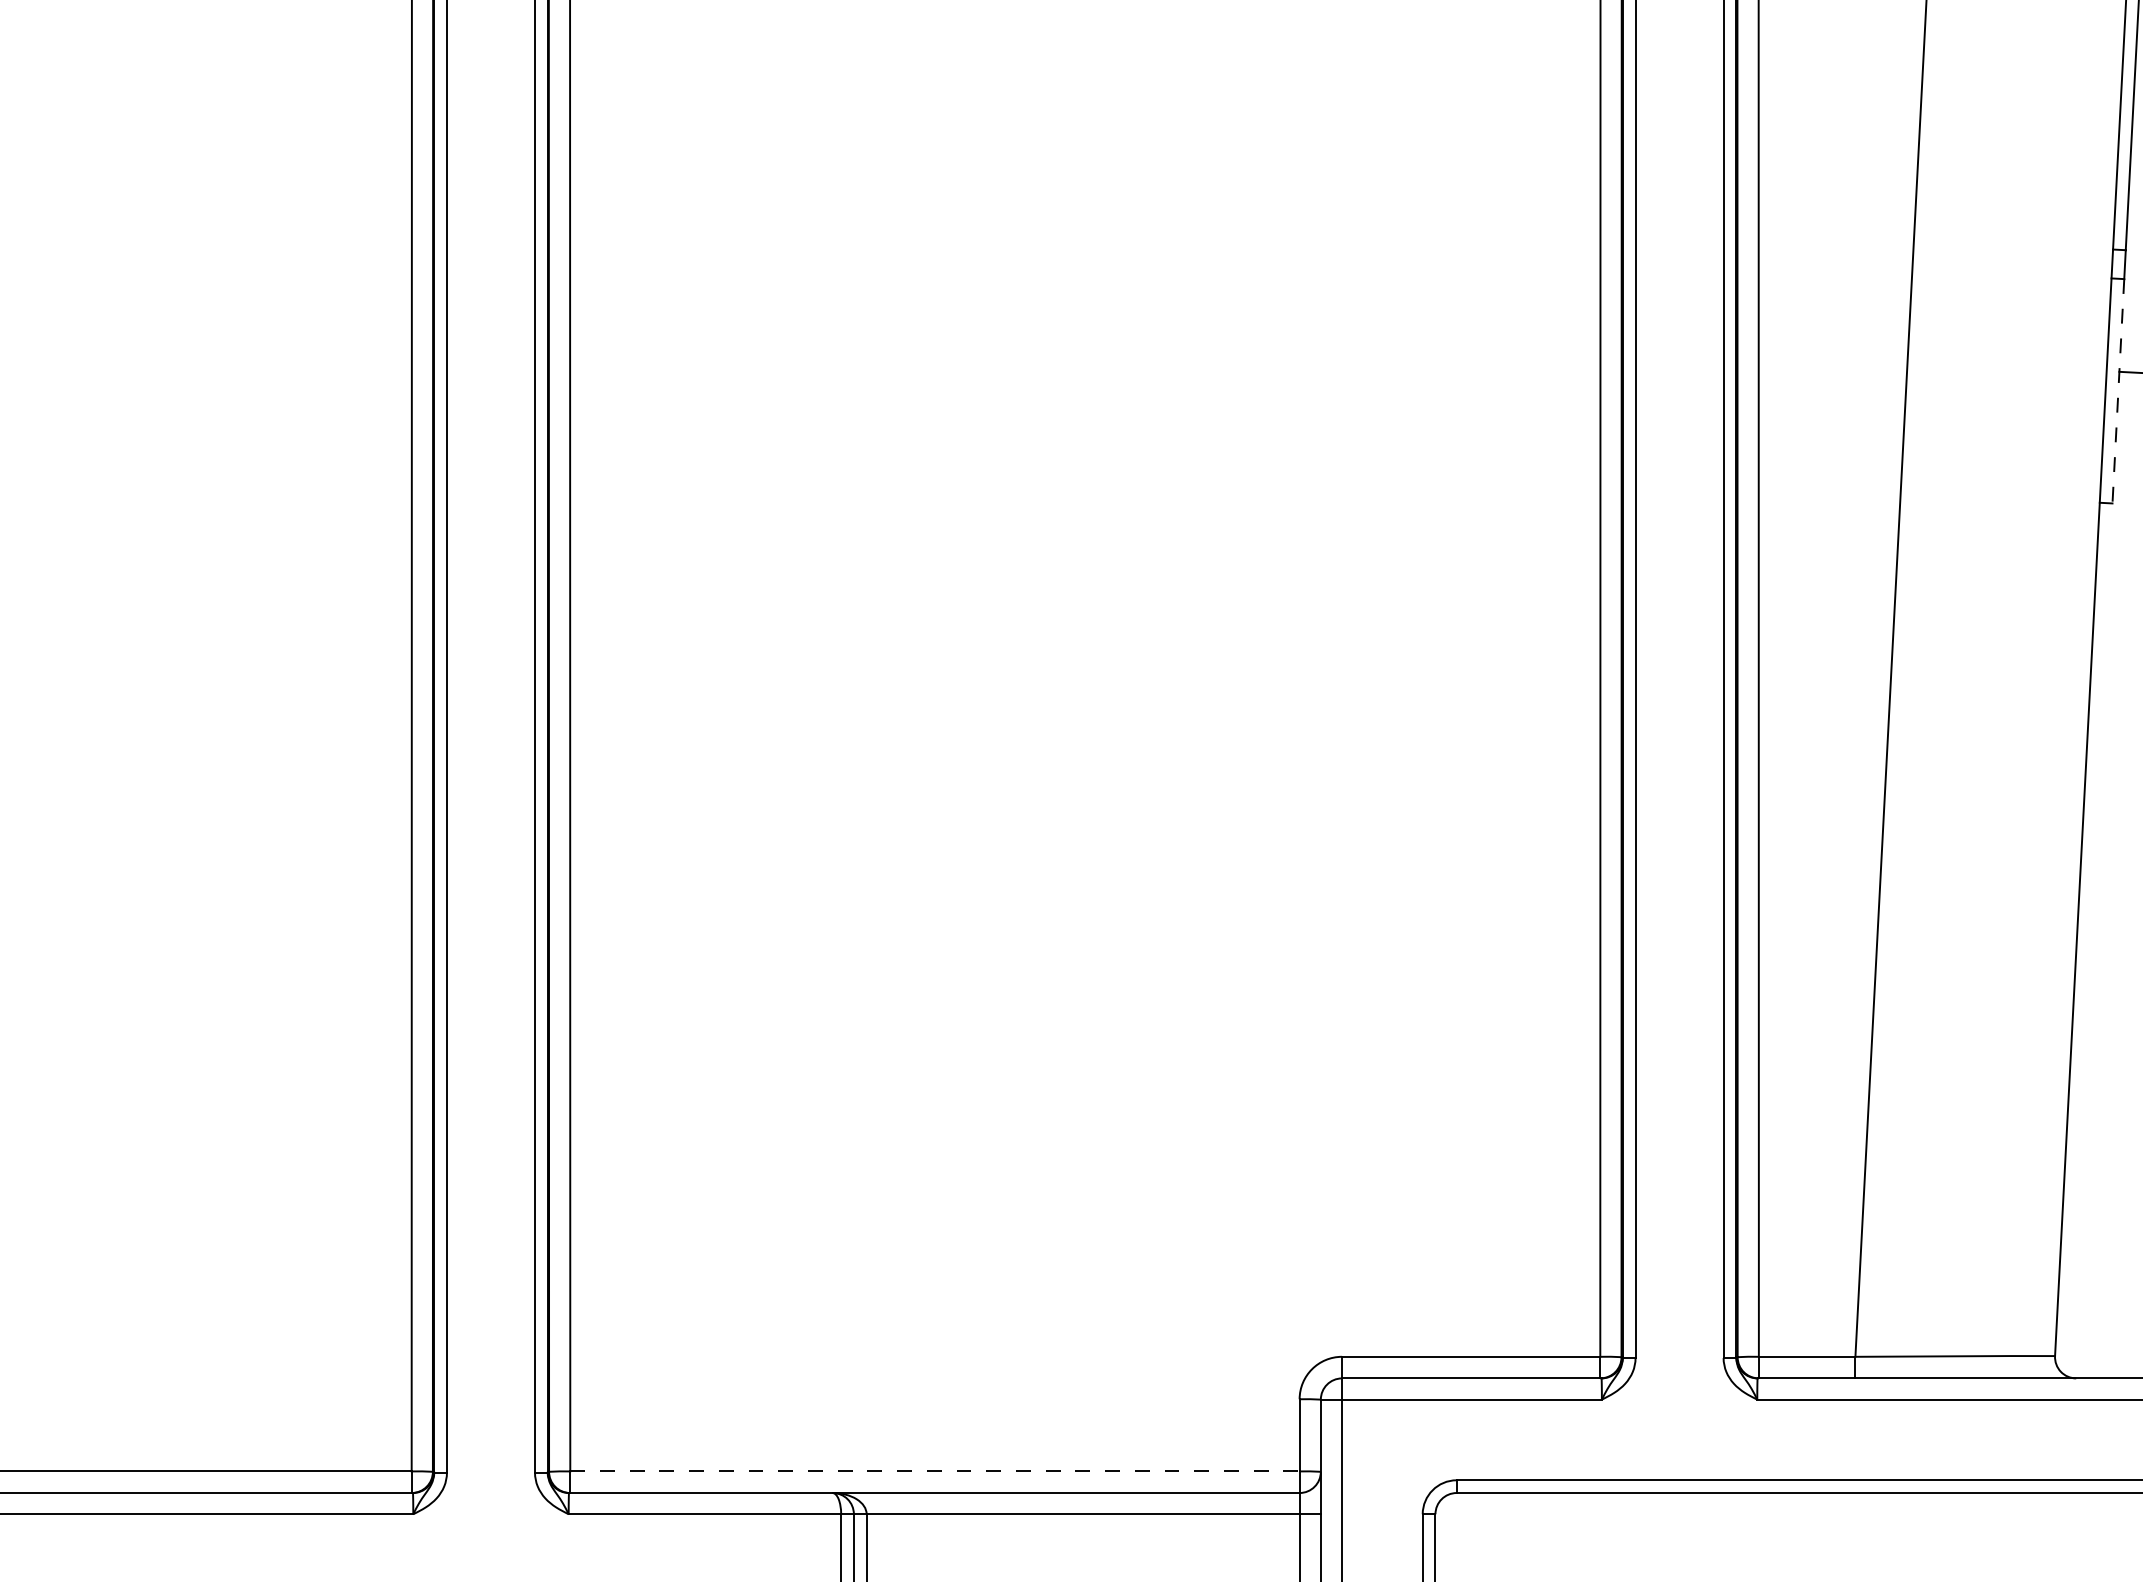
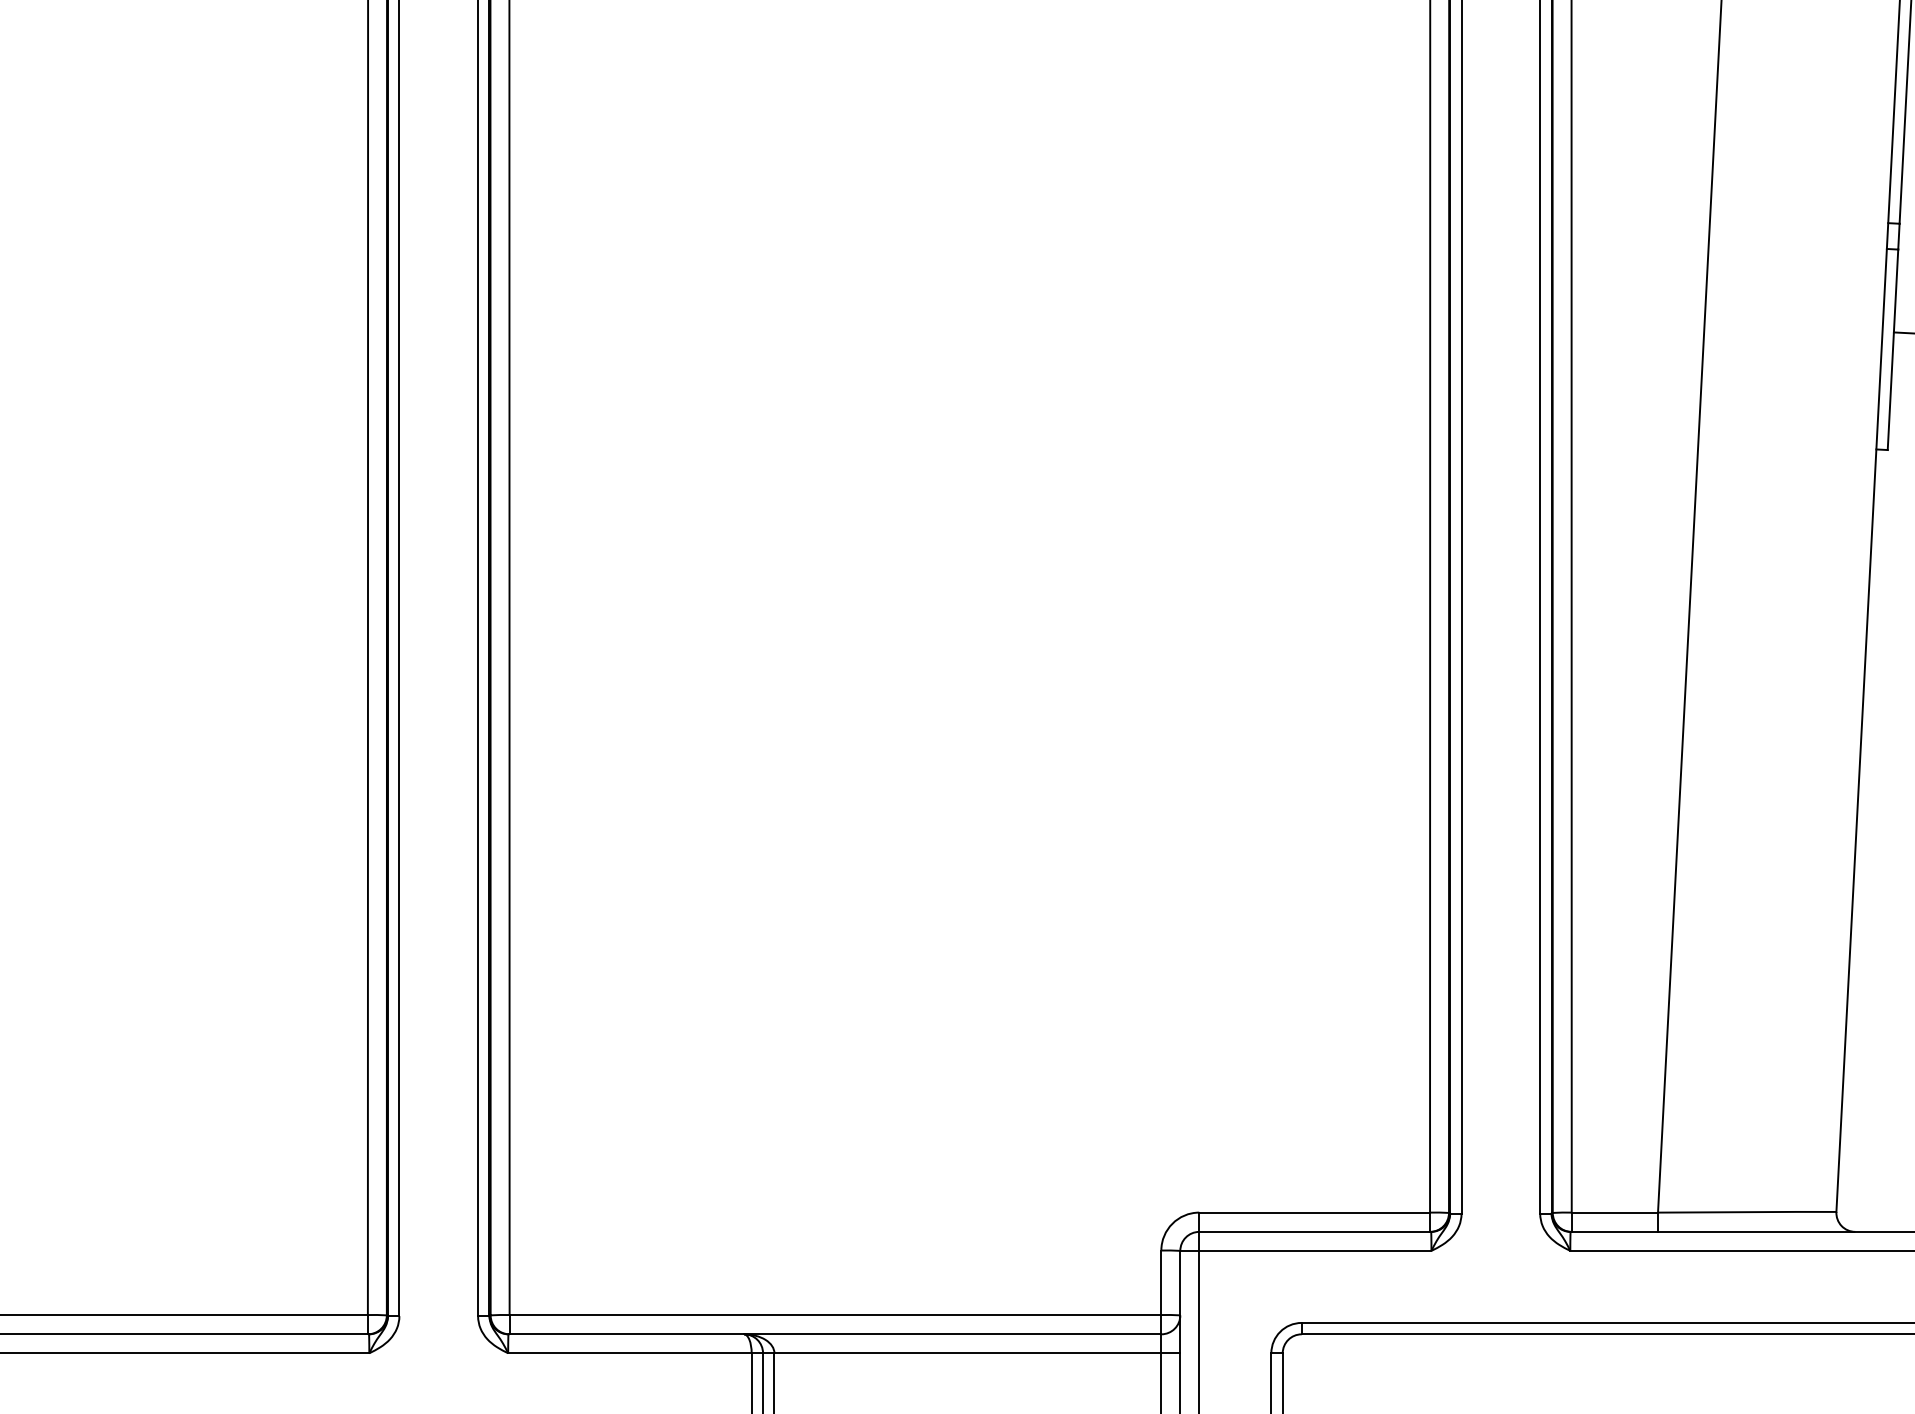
line: (2118, 391) -> (1893, 350), dashed -> solid
line: (934, 1471) -> (835, 1315), dashed -> solid

